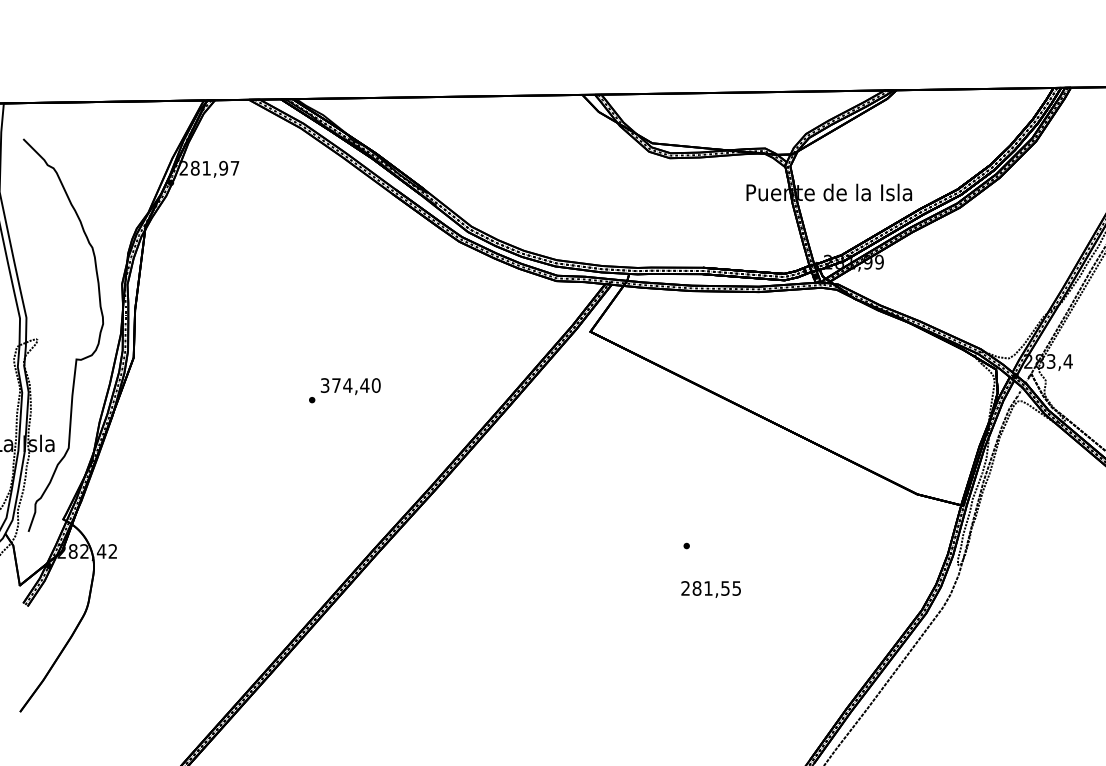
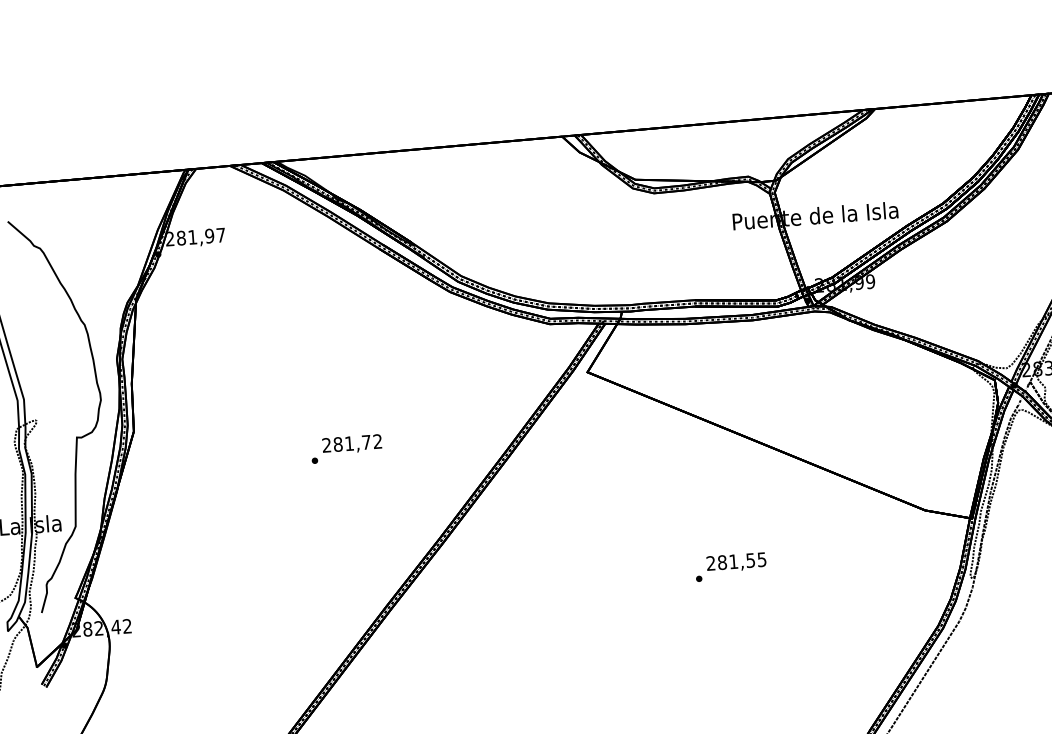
text: (350, 385) -> (352, 443), 374,40 -> 281,72
text: (710, 589) -> (735, 562), moved

